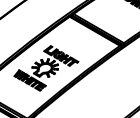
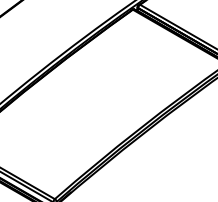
part: (46, 68) -> (90, 105), removed

